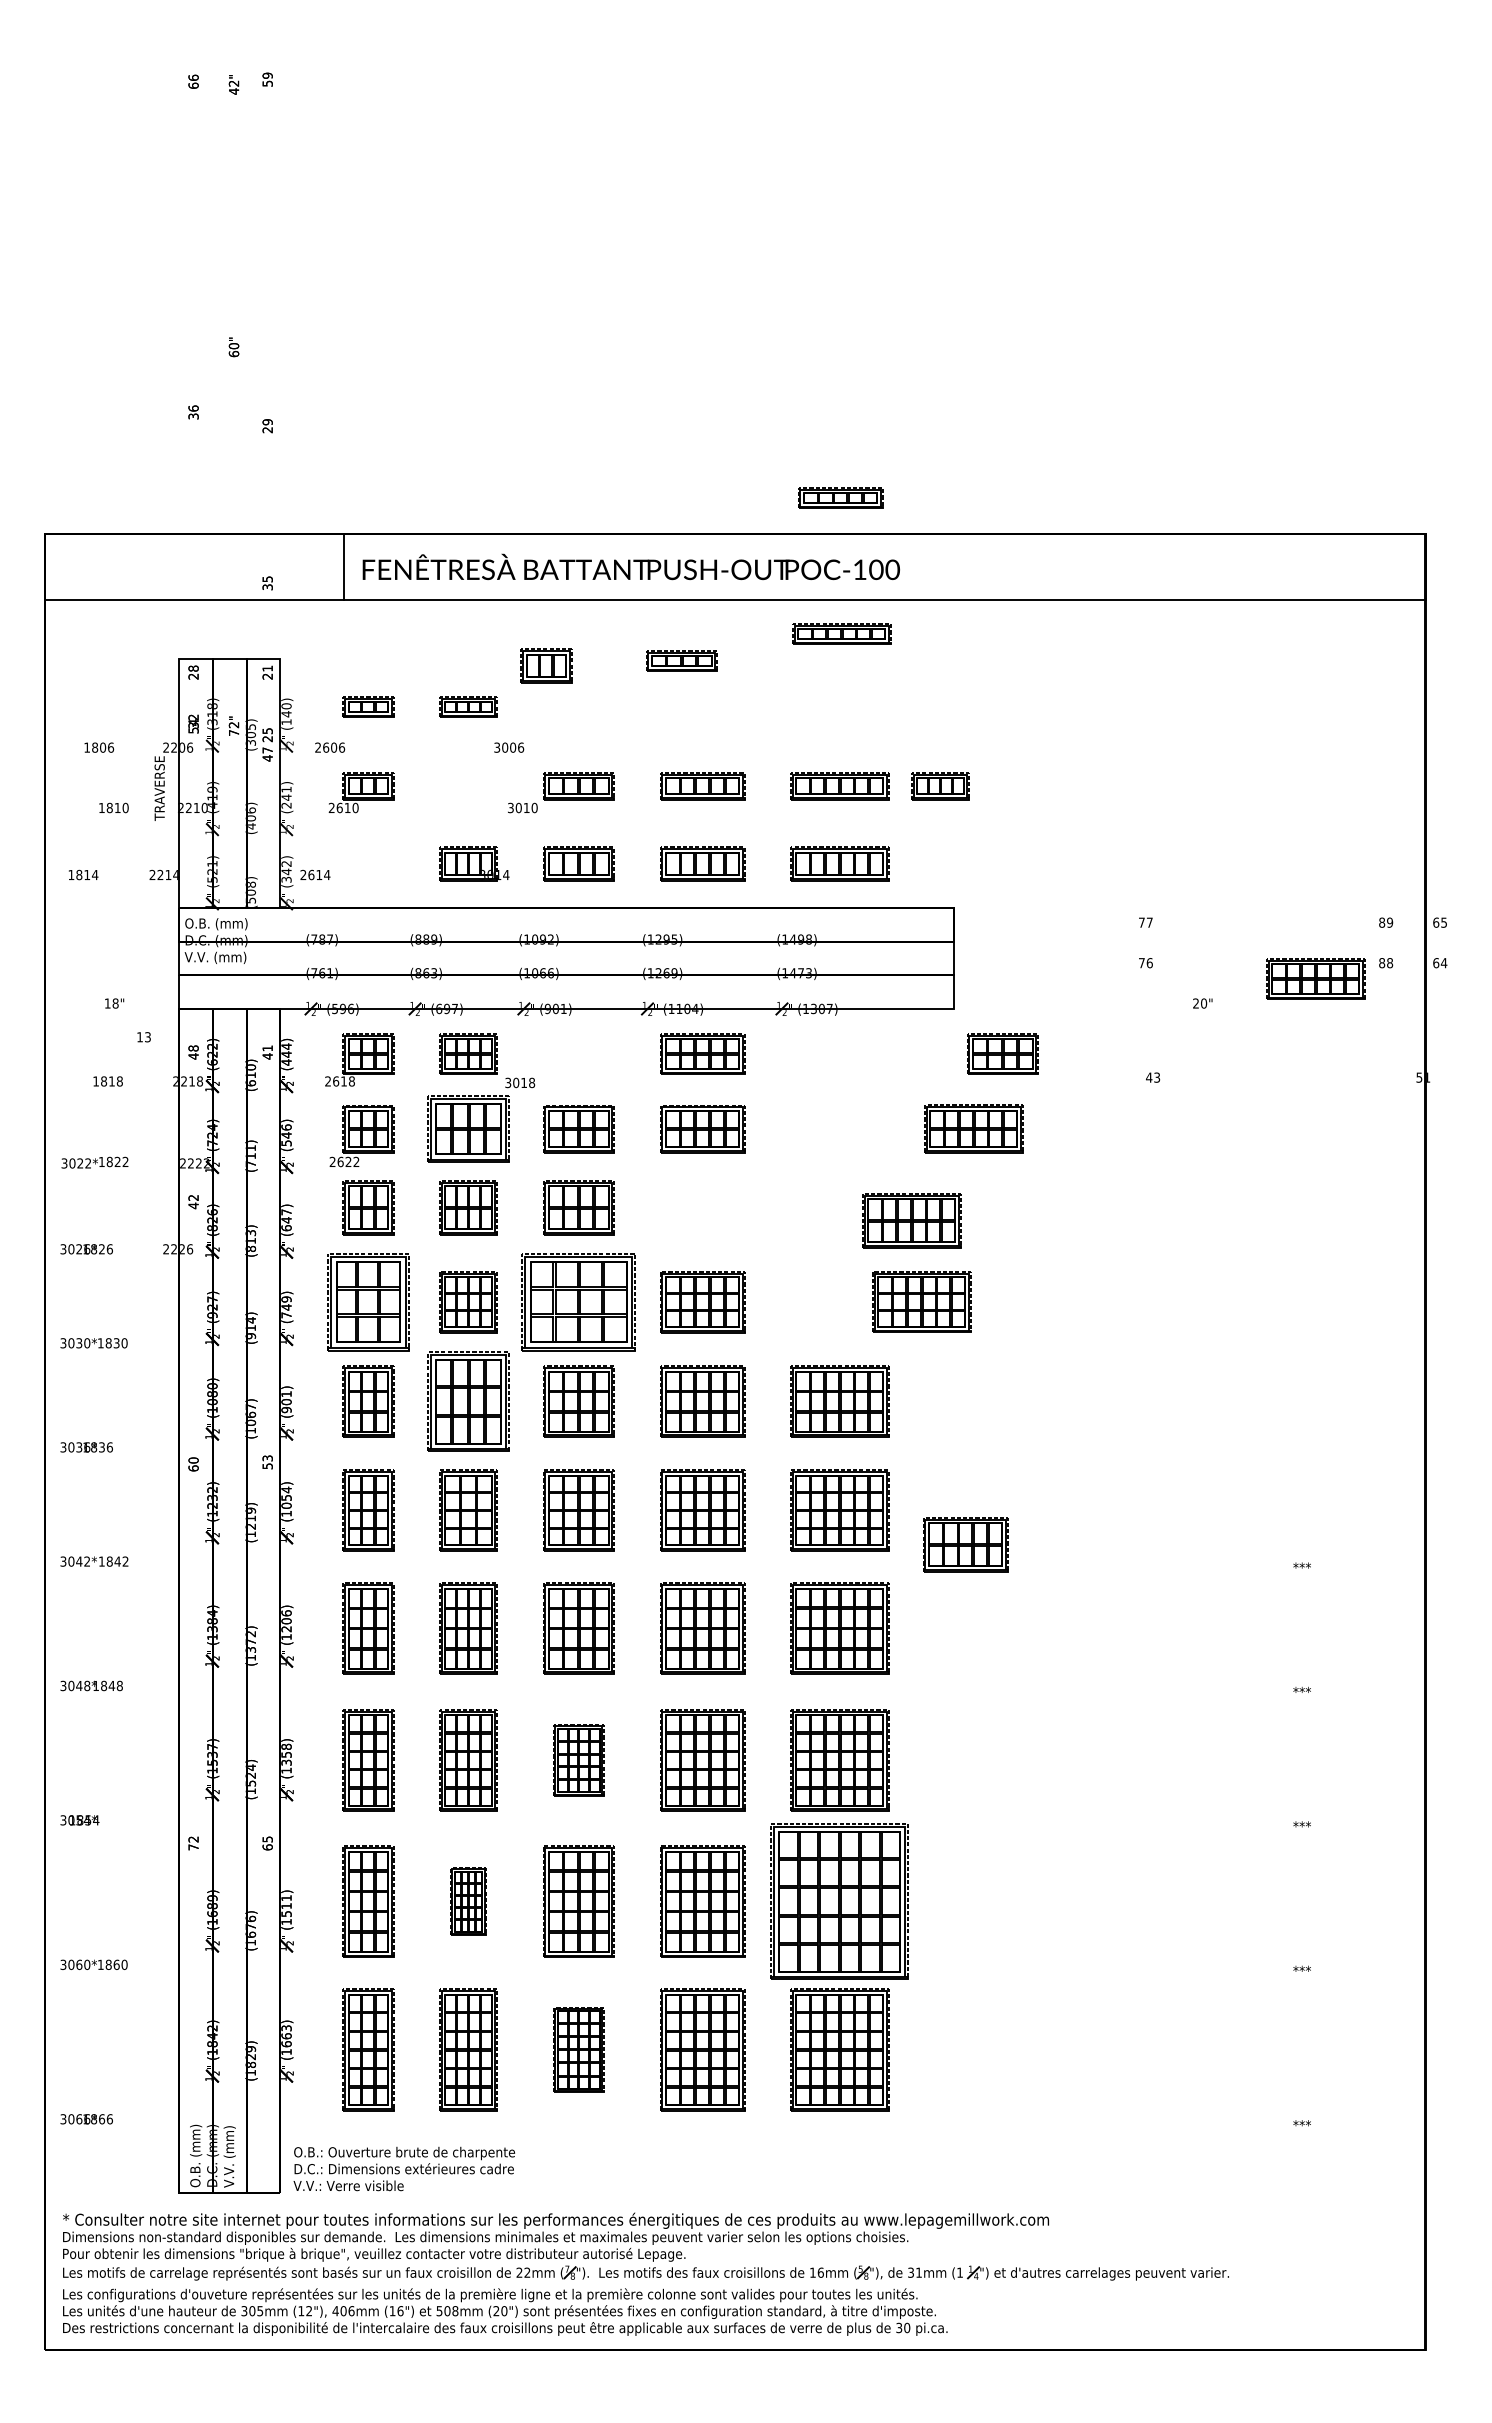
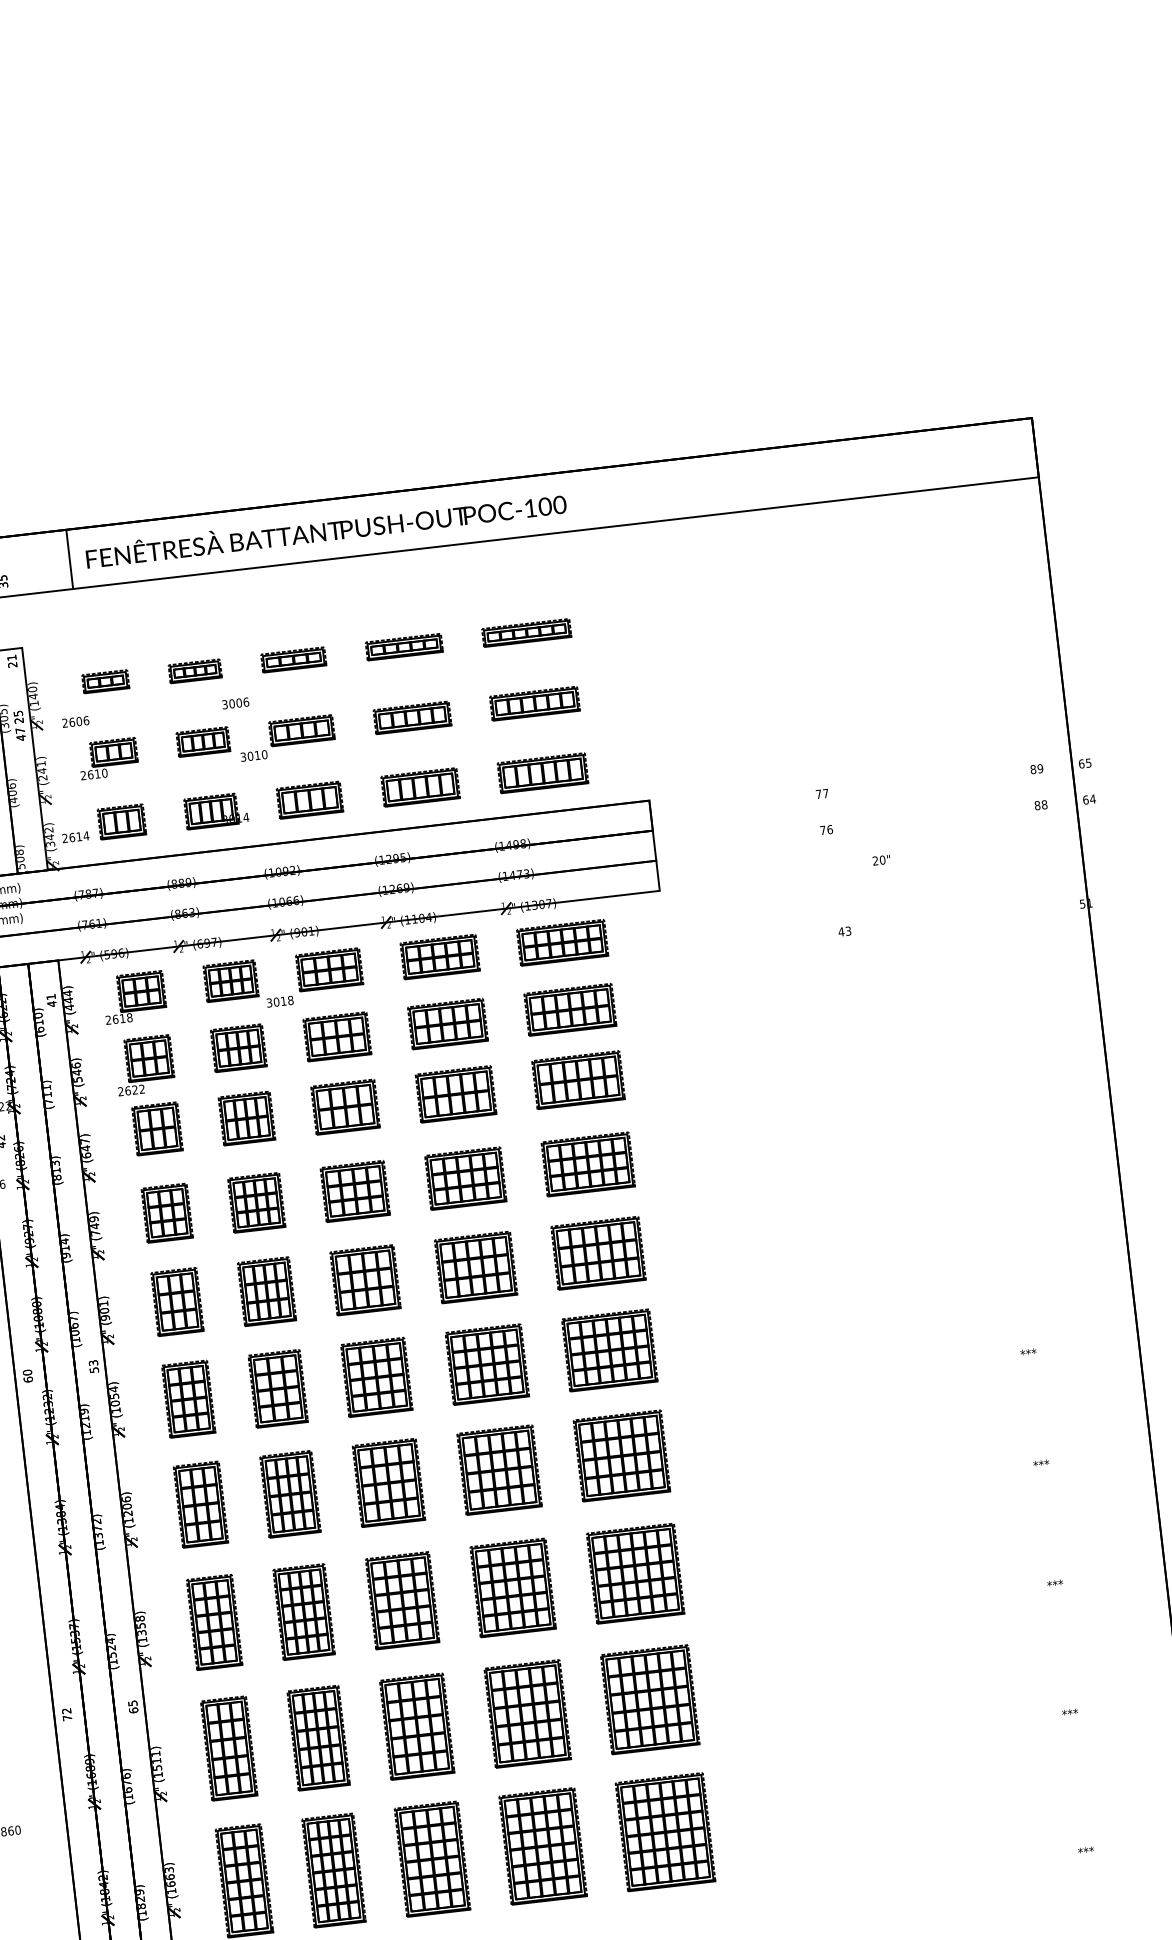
part: (840, 497) -> (404, 646), moved
part: (841, 633) -> (526, 632), moved
part: (681, 660) -> (293, 659), moved
part: (546, 665) -> (122, 821), moved
part: (940, 786) -> (203, 742), moved
part: (1315, 978) -> (562, 942), moved
part: (1002, 1053) -> (329, 969), moved
part: (973, 1128) -> (570, 1009), moved
part: (468, 1129) -> (238, 1048), size x0.71
part: (911, 1220) -> (578, 1079), moved
part: (921, 1301) -> (587, 1163), moved
part: (368, 1302) -> (167, 1213), size x0.62
part: (578, 1302) -> (354, 1191), size x0.62
part: (468, 1401) -> (266, 1291), size x0.71
part: (965, 1544) -> (455, 1094), moved
part: (578, 1760) -> (402, 1600), size x1.43
part: (468, 1901) -> (318, 1738), size x1.67
part: (839, 1901) -> (649, 1699), size x0.71
part: (578, 2049) -> (432, 1858), size x1.43

